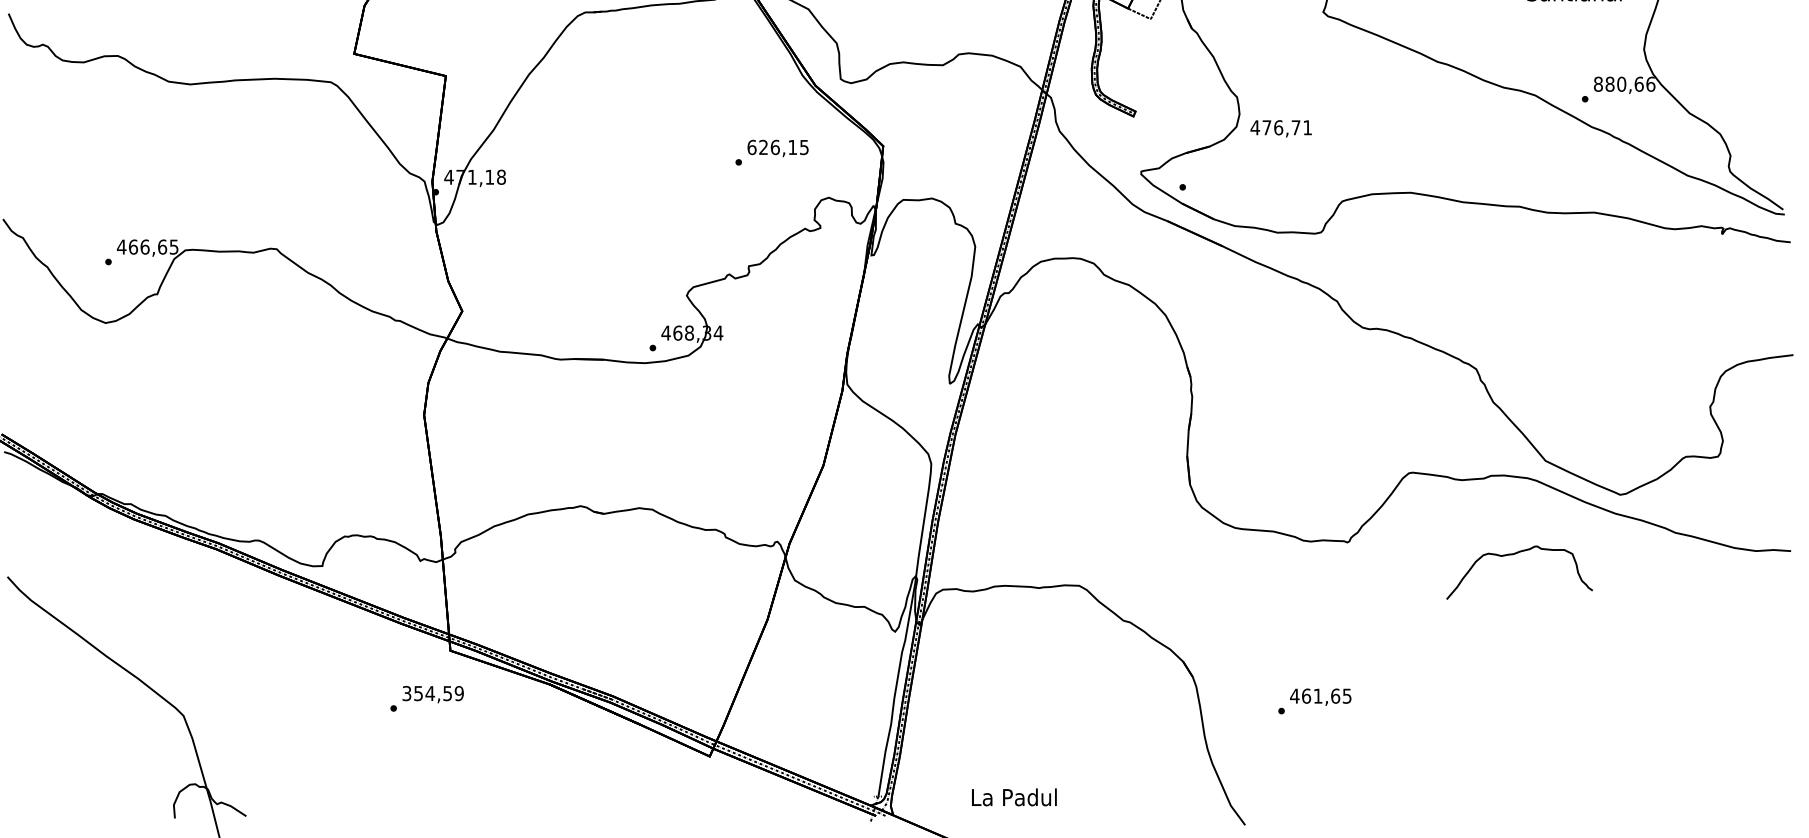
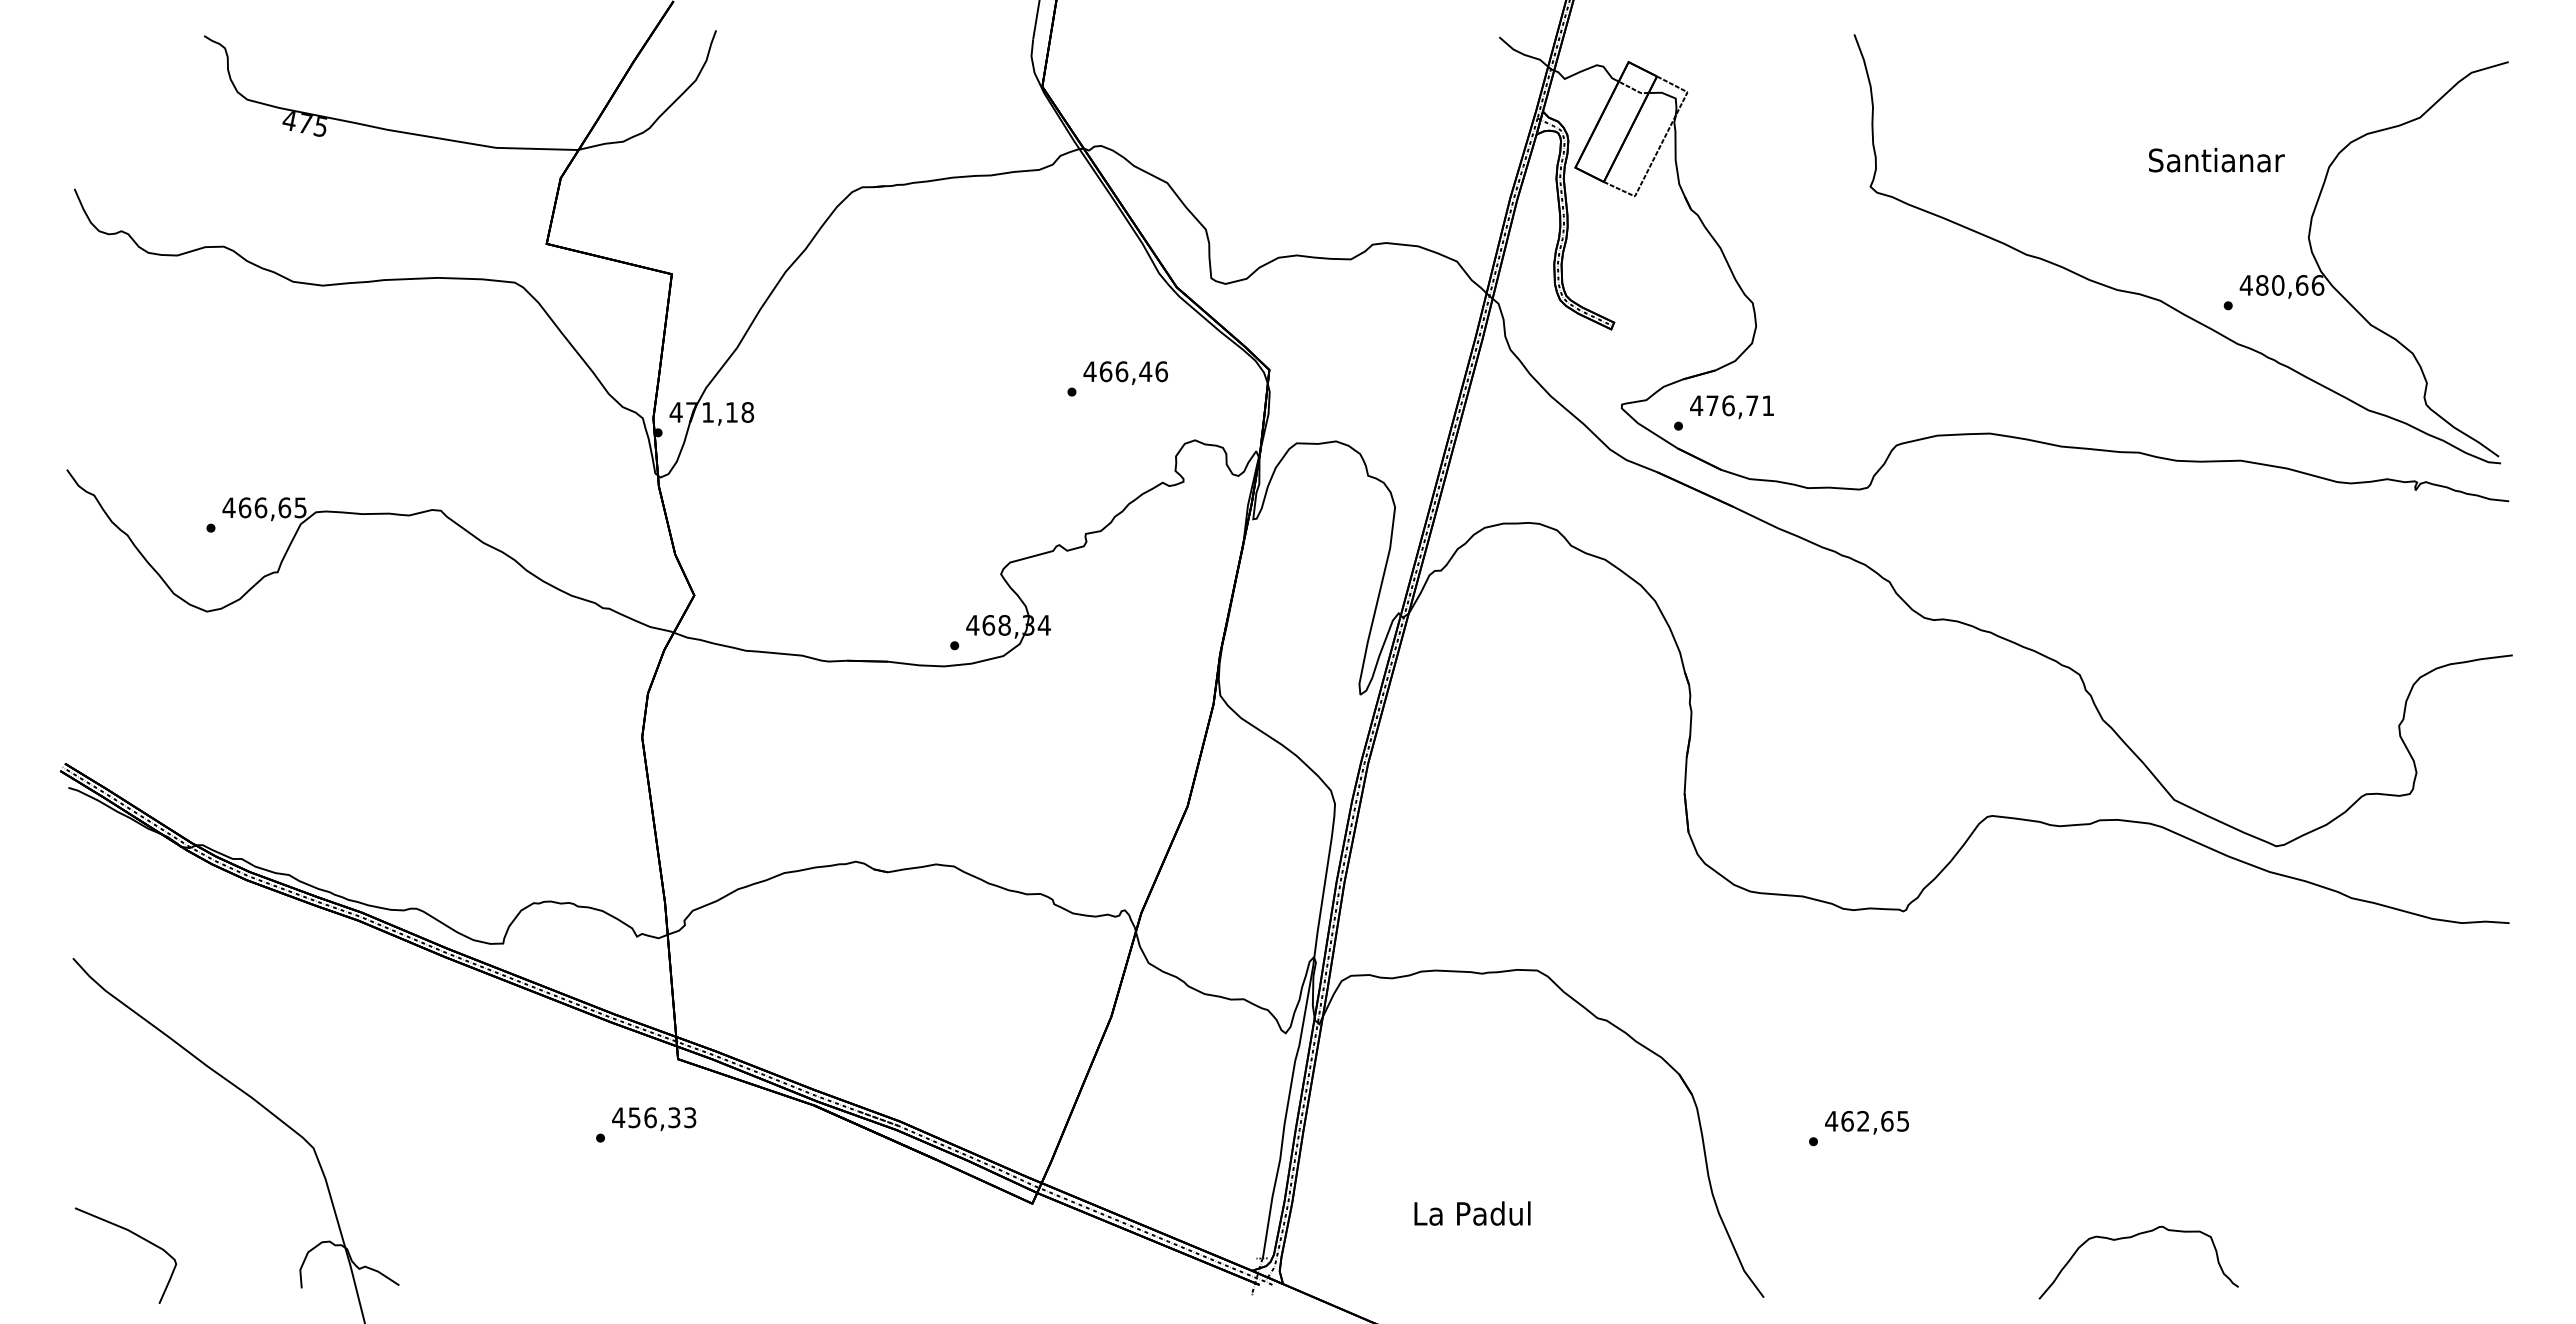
text: (1597, 84) -> (2245, 285), 880,66 -> 480,66
text: (1280, 129) -> (1731, 407), moved
text: (777, 147) -> (1125, 371), 626,15 -> 466,46
curve: (1513, 555) -> (2130, 1238), moved
text: (433, 693) -> (654, 1117), 354,59 -> 456,33
text: (1318, 695) -> (1863, 1120), 461,65 -> 462,65
curve: (53, 779) -> (135, 1235), added
text: (1014, 797) -> (1472, 1213), moved

